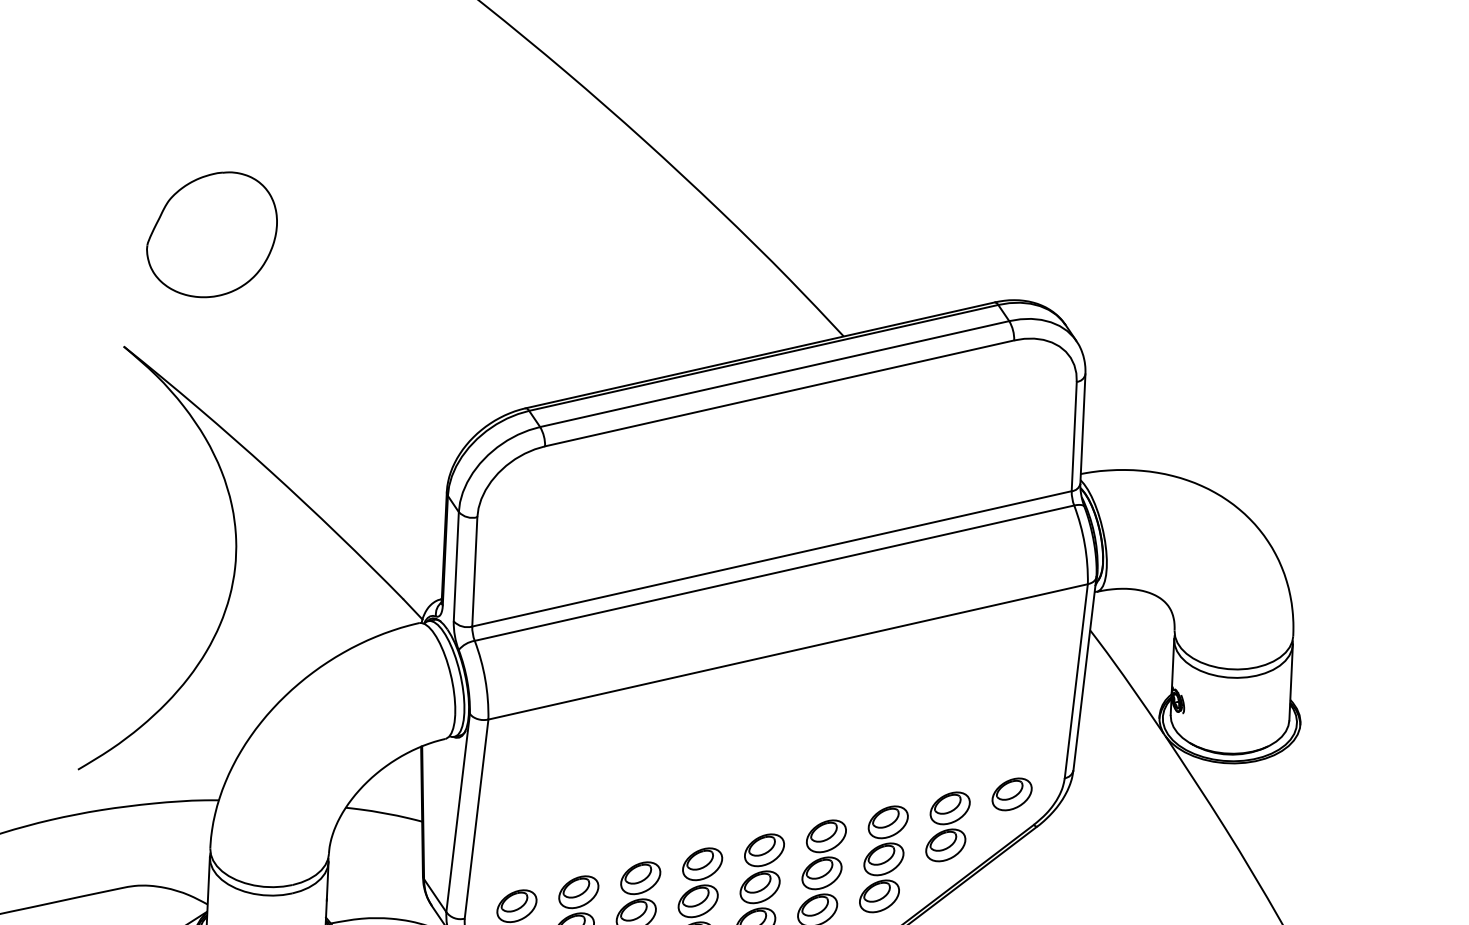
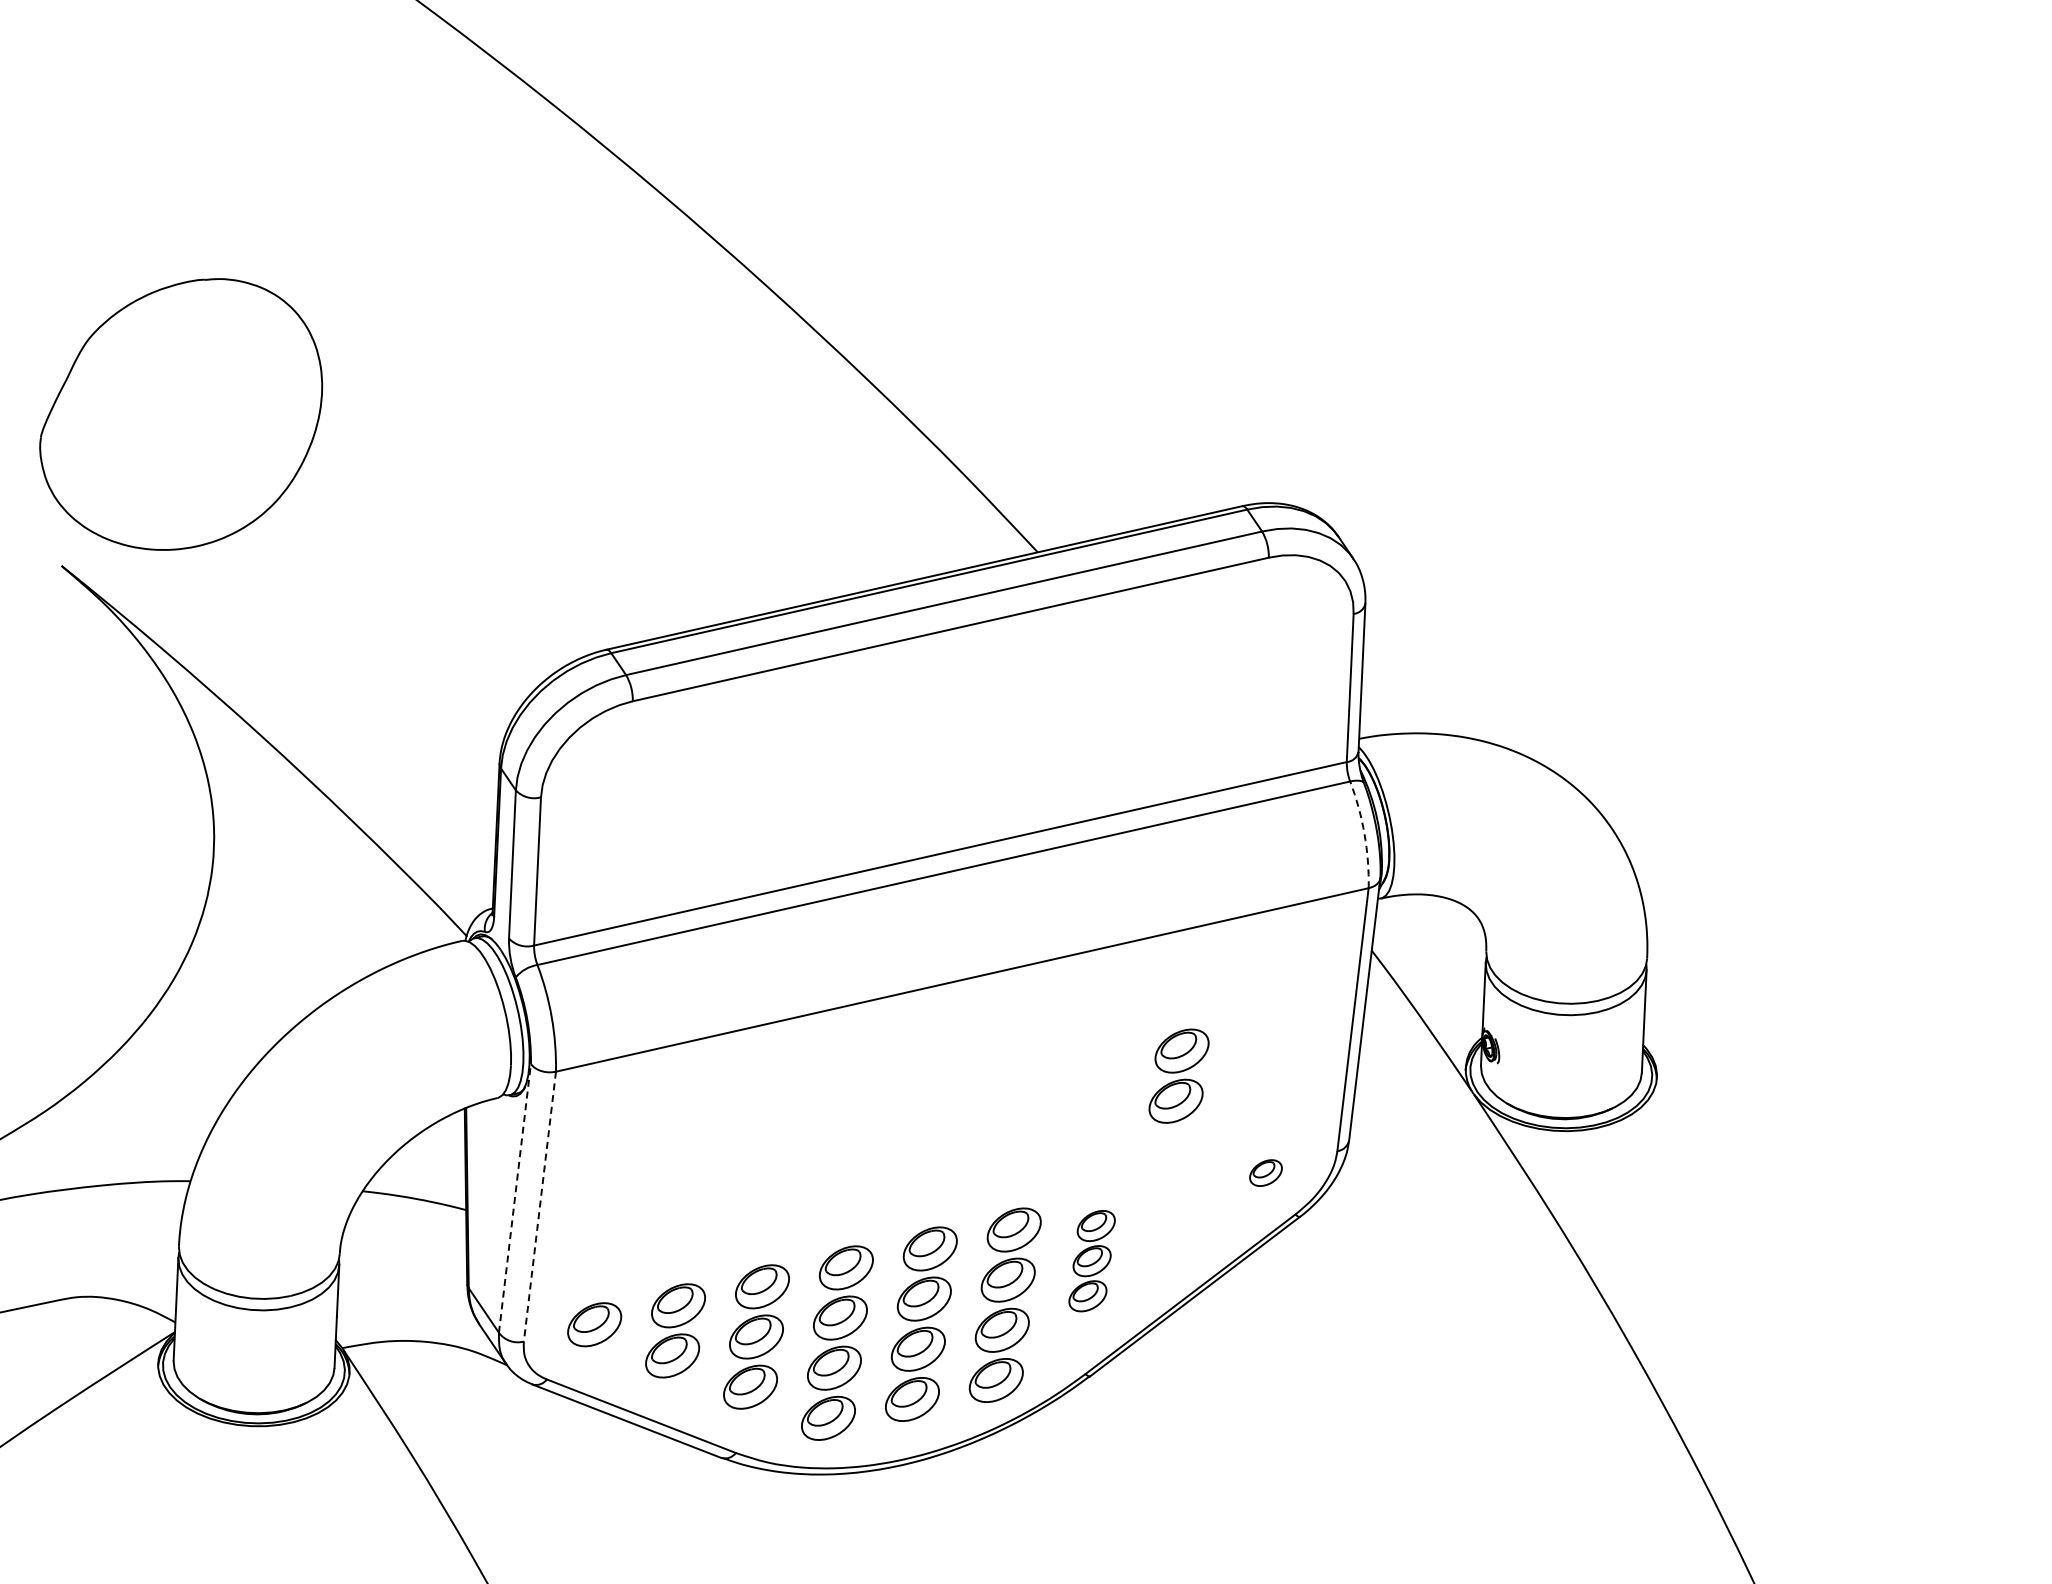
part: (212, 234) -> (181, 414), size x1.6
arc: (1084, 543) -> (1364, 833), solid -> dashed
part: (1011, 793) -> (1265, 1172), size x0.6
line: (458, 812) -> (515, 1197), solid -> dashed
line: (476, 818) -> (539, 1206), solid -> dashed
part: (947, 826) -> (1178, 1075), moved
part: (883, 858) -> (1091, 1260), size x0.7

